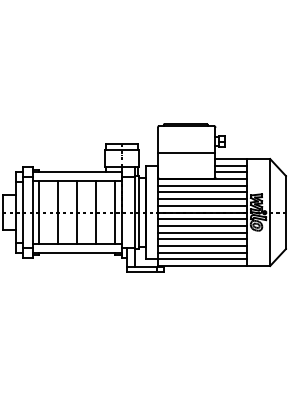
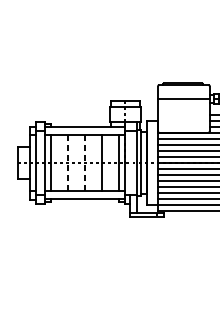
line: (186, 153) -> (183, 99), moved
line: (58, 213) -> (68, 164), solid -> dashed
line: (77, 213) -> (85, 164), solid -> dashed

